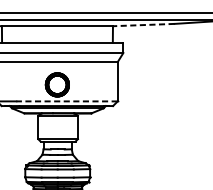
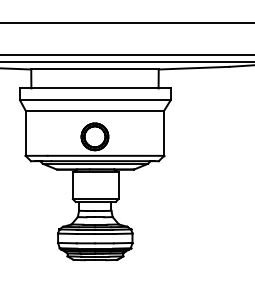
line: (143, 25) -> (193, 68), dashed -> solid
line: (66, 101) -> (105, 155), dashed -> solid

